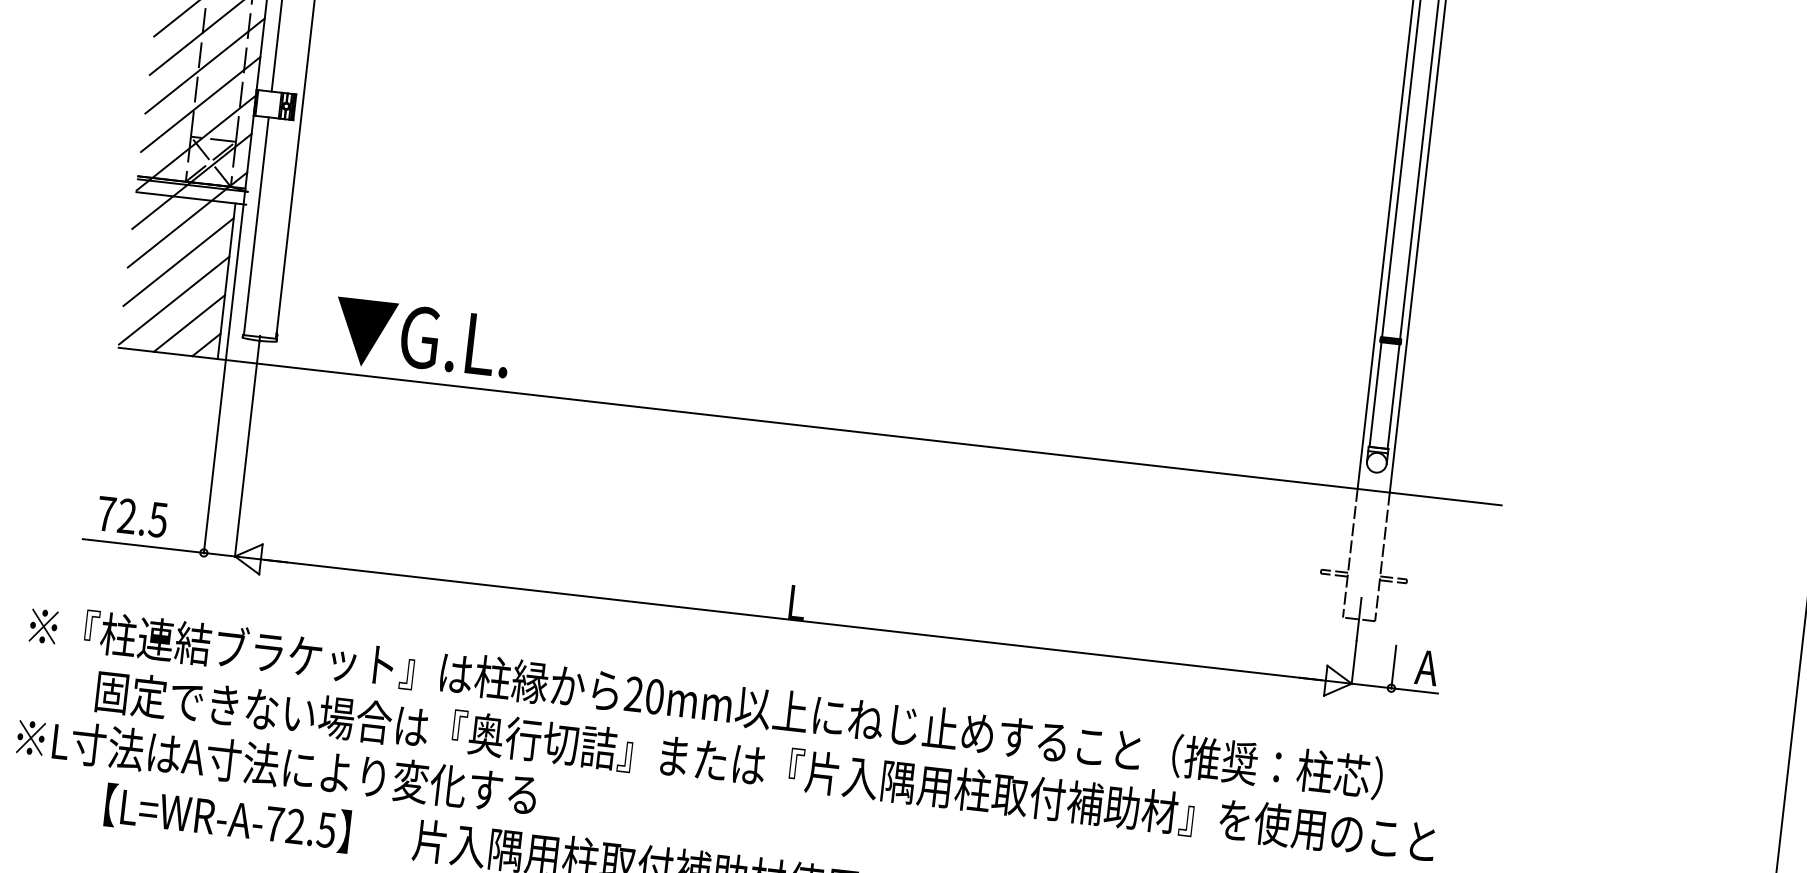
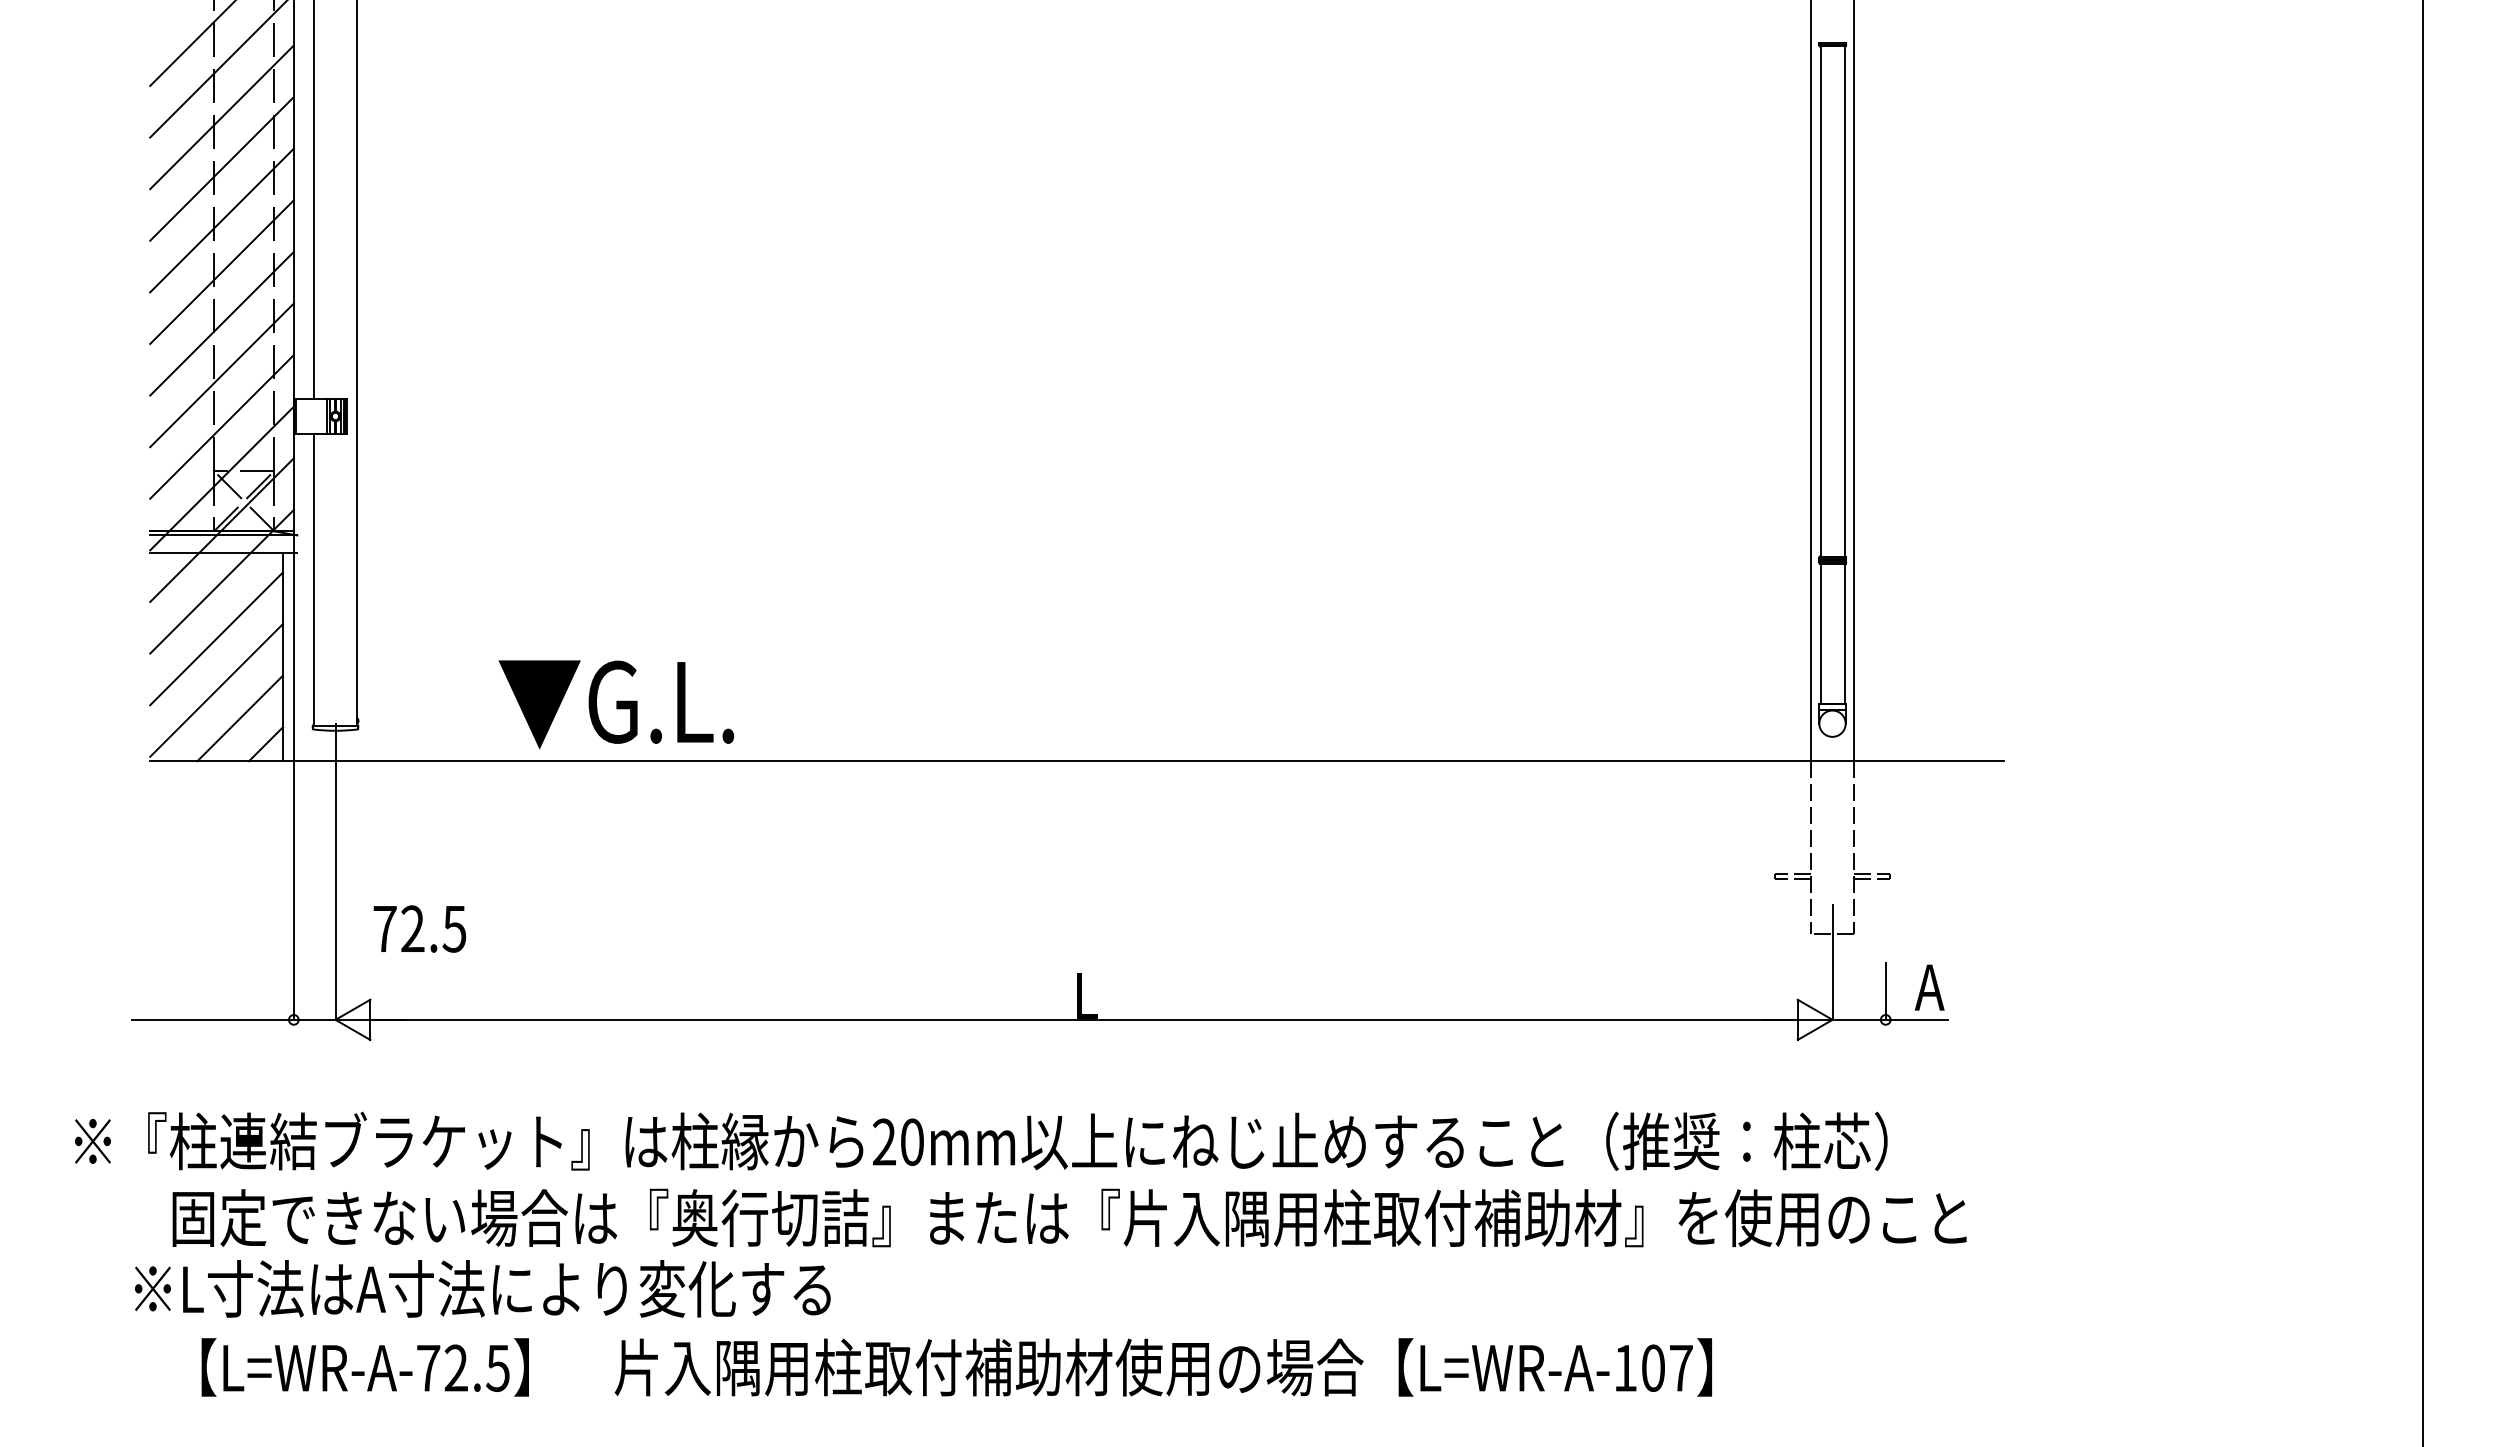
text: (422, 339) -> (616, 704), moved
text: (132, 516) -> (419, 928), moved
text: (276, 765) -> (482, 1288), moved

